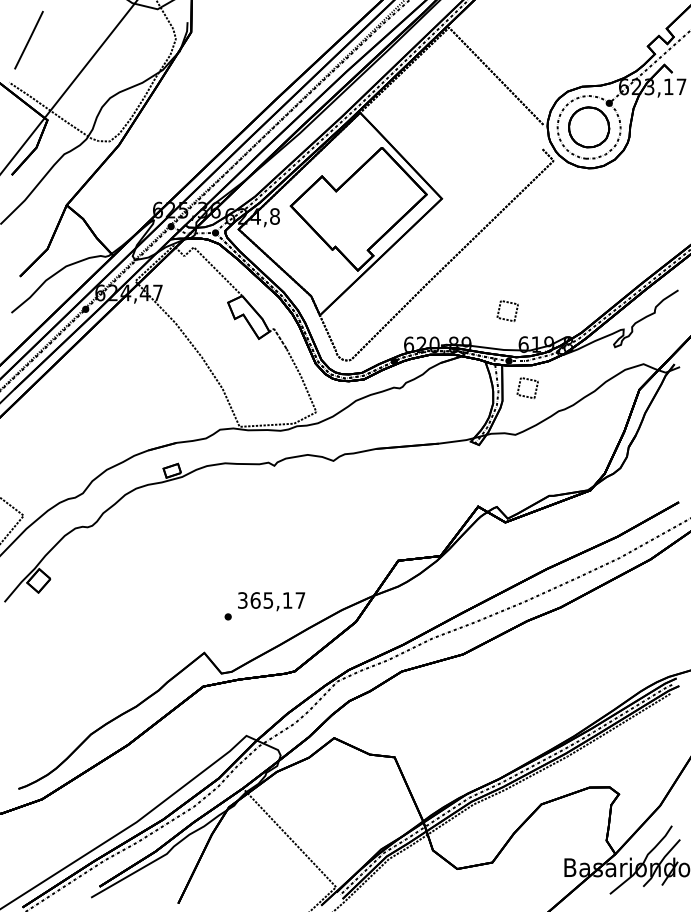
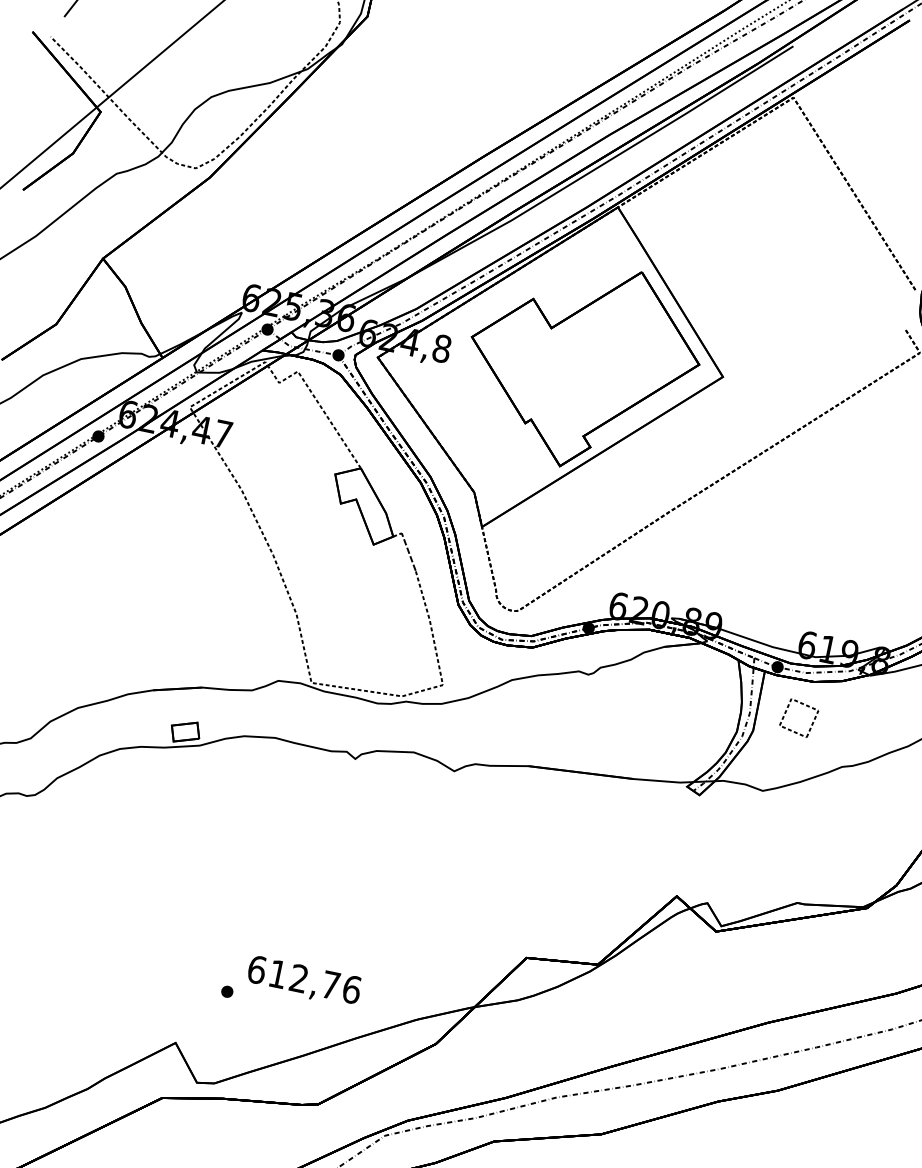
part: (507, 303) -> (794, 571), removed
text: (271, 600) -> (304, 979), 365,17 -> 612,76

